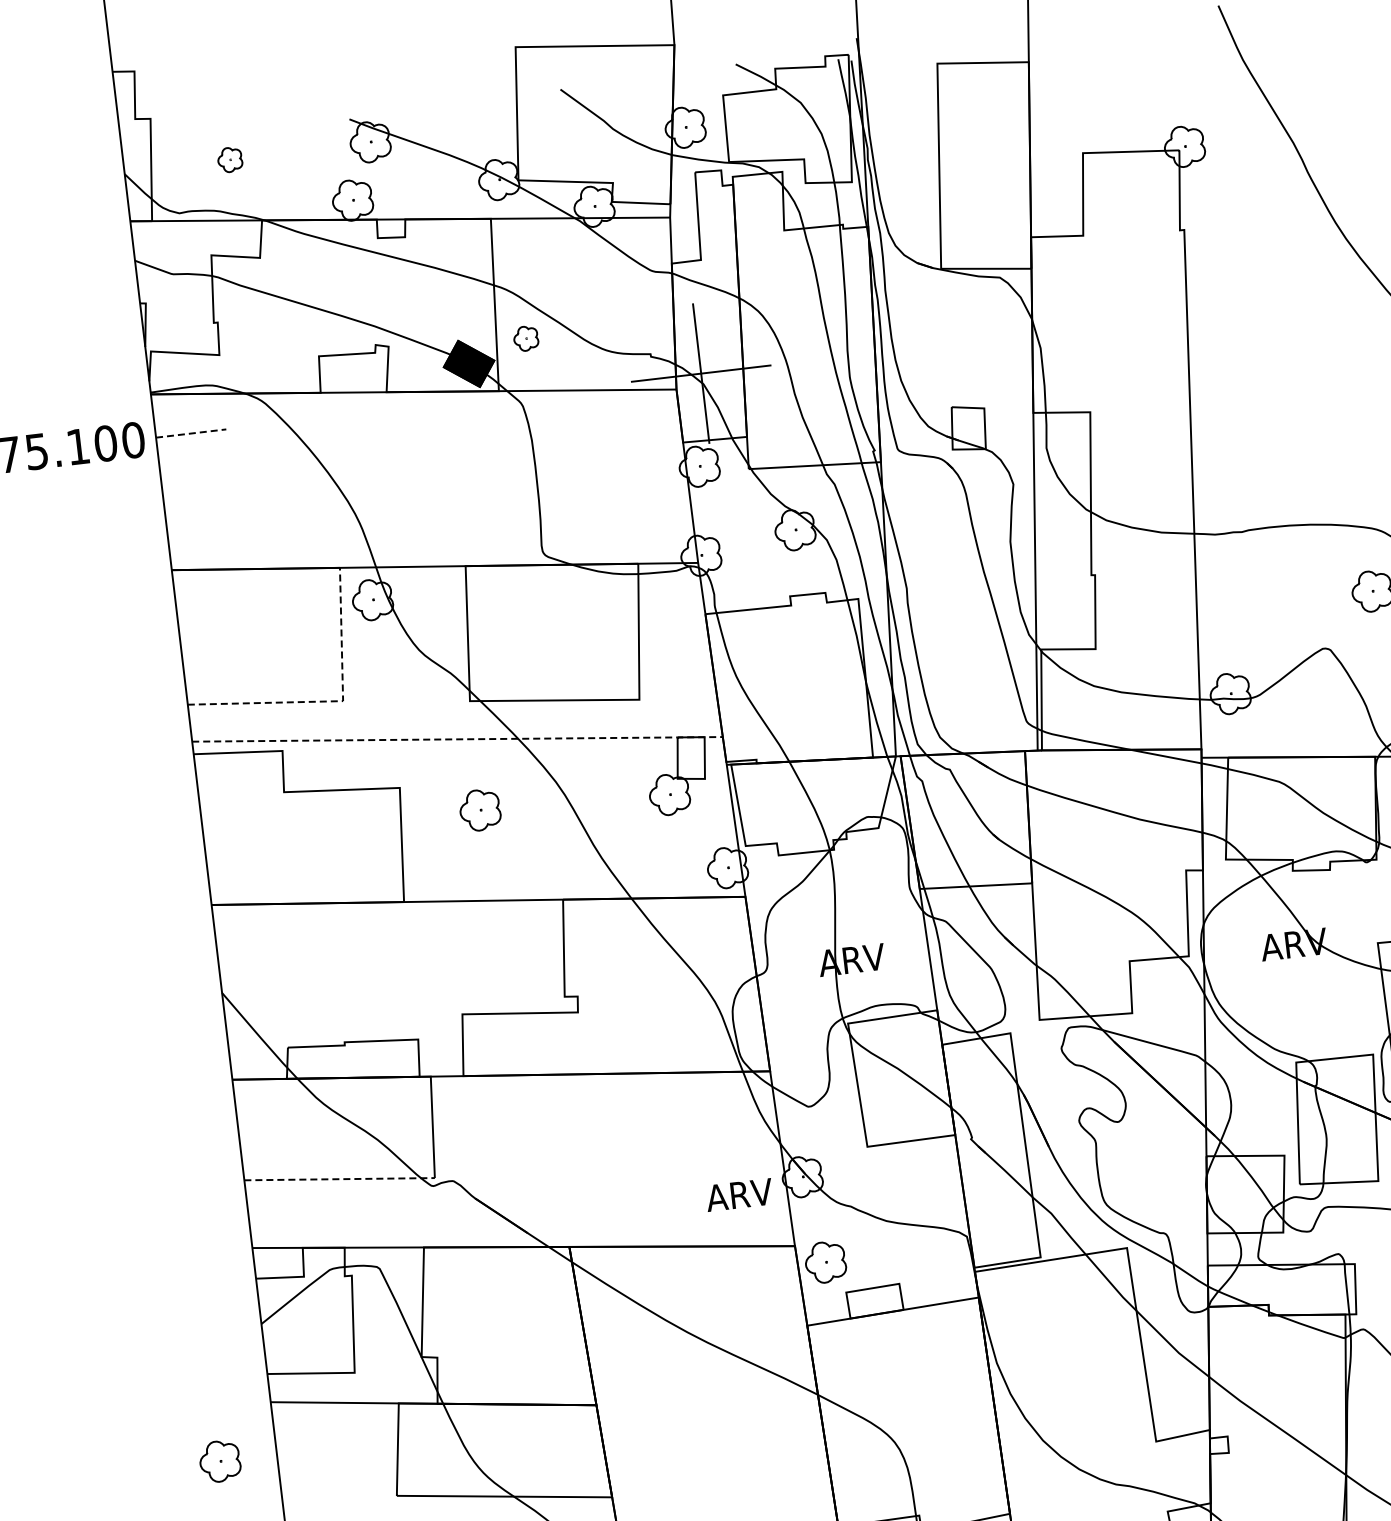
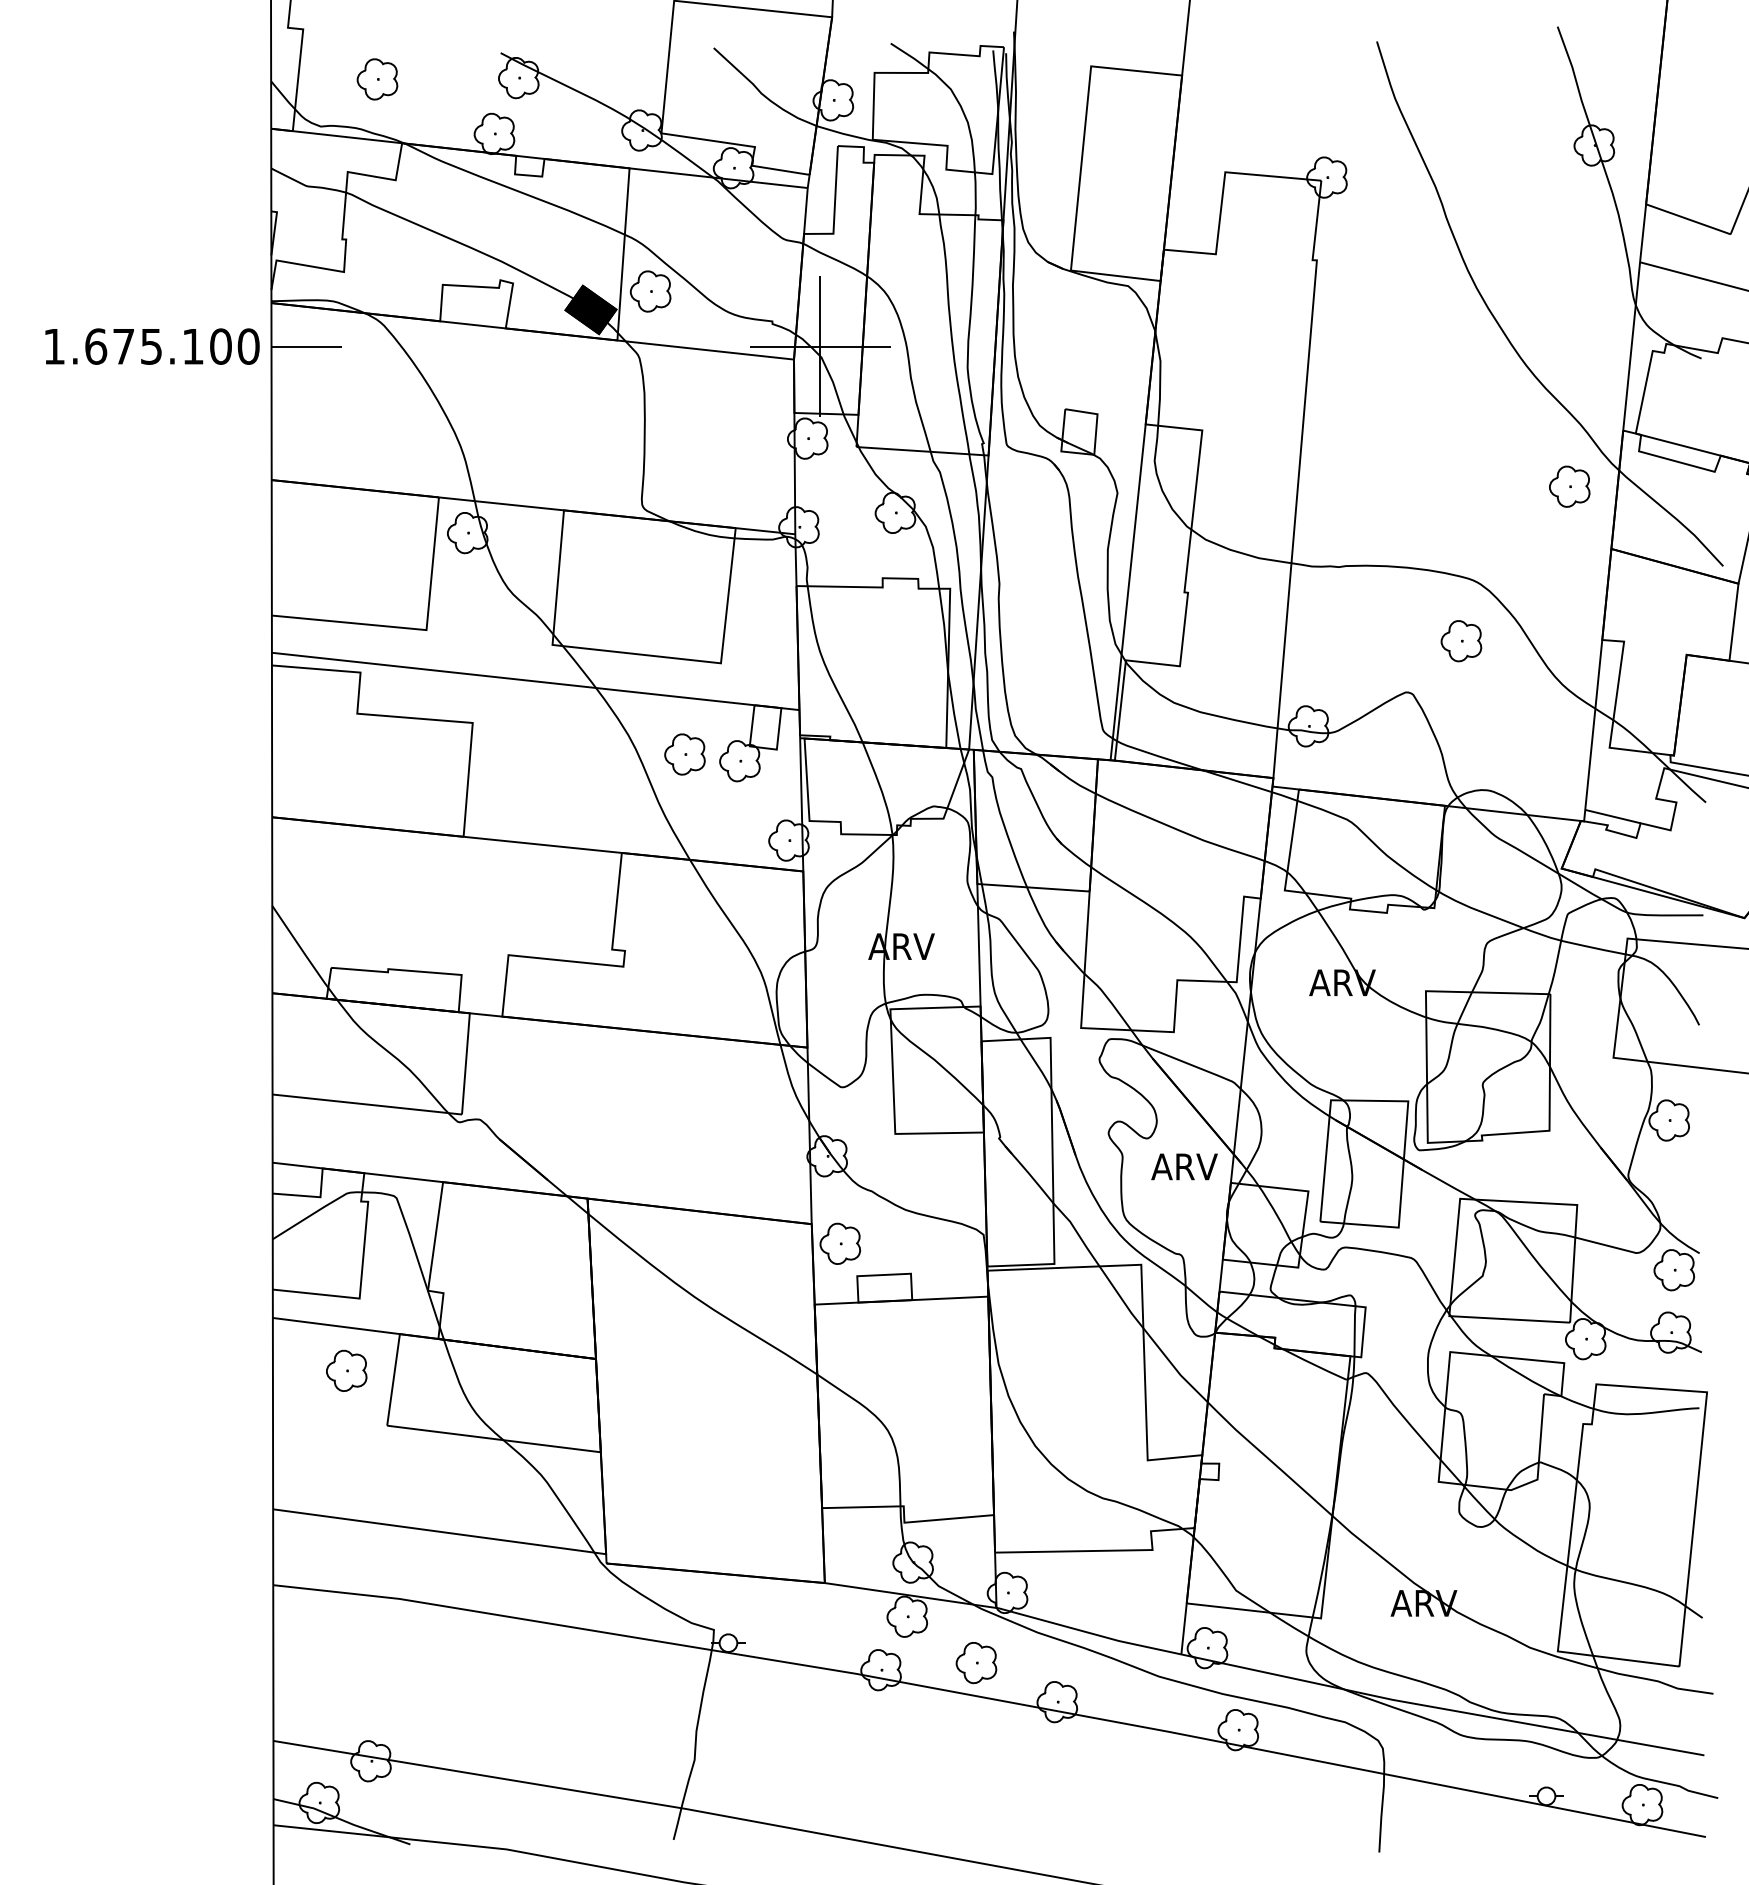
part: (230, 159) -> (377, 79), size x1.67
part: (526, 338) -> (650, 291), size x1.67
line: (191, 433) -> (307, 346), dashed -> solid
line: (333, 701) -> (416, 629), dashed -> solid
line: (459, 739) -> (537, 681), dashed -> solid
part: (479, 810) -> (684, 754), moved
line: (339, 1179) -> (367, 1104), dashed -> solid
text: (739, 1194) -> (1184, 1166), moved
part: (219, 1461) -> (346, 1370), moved

